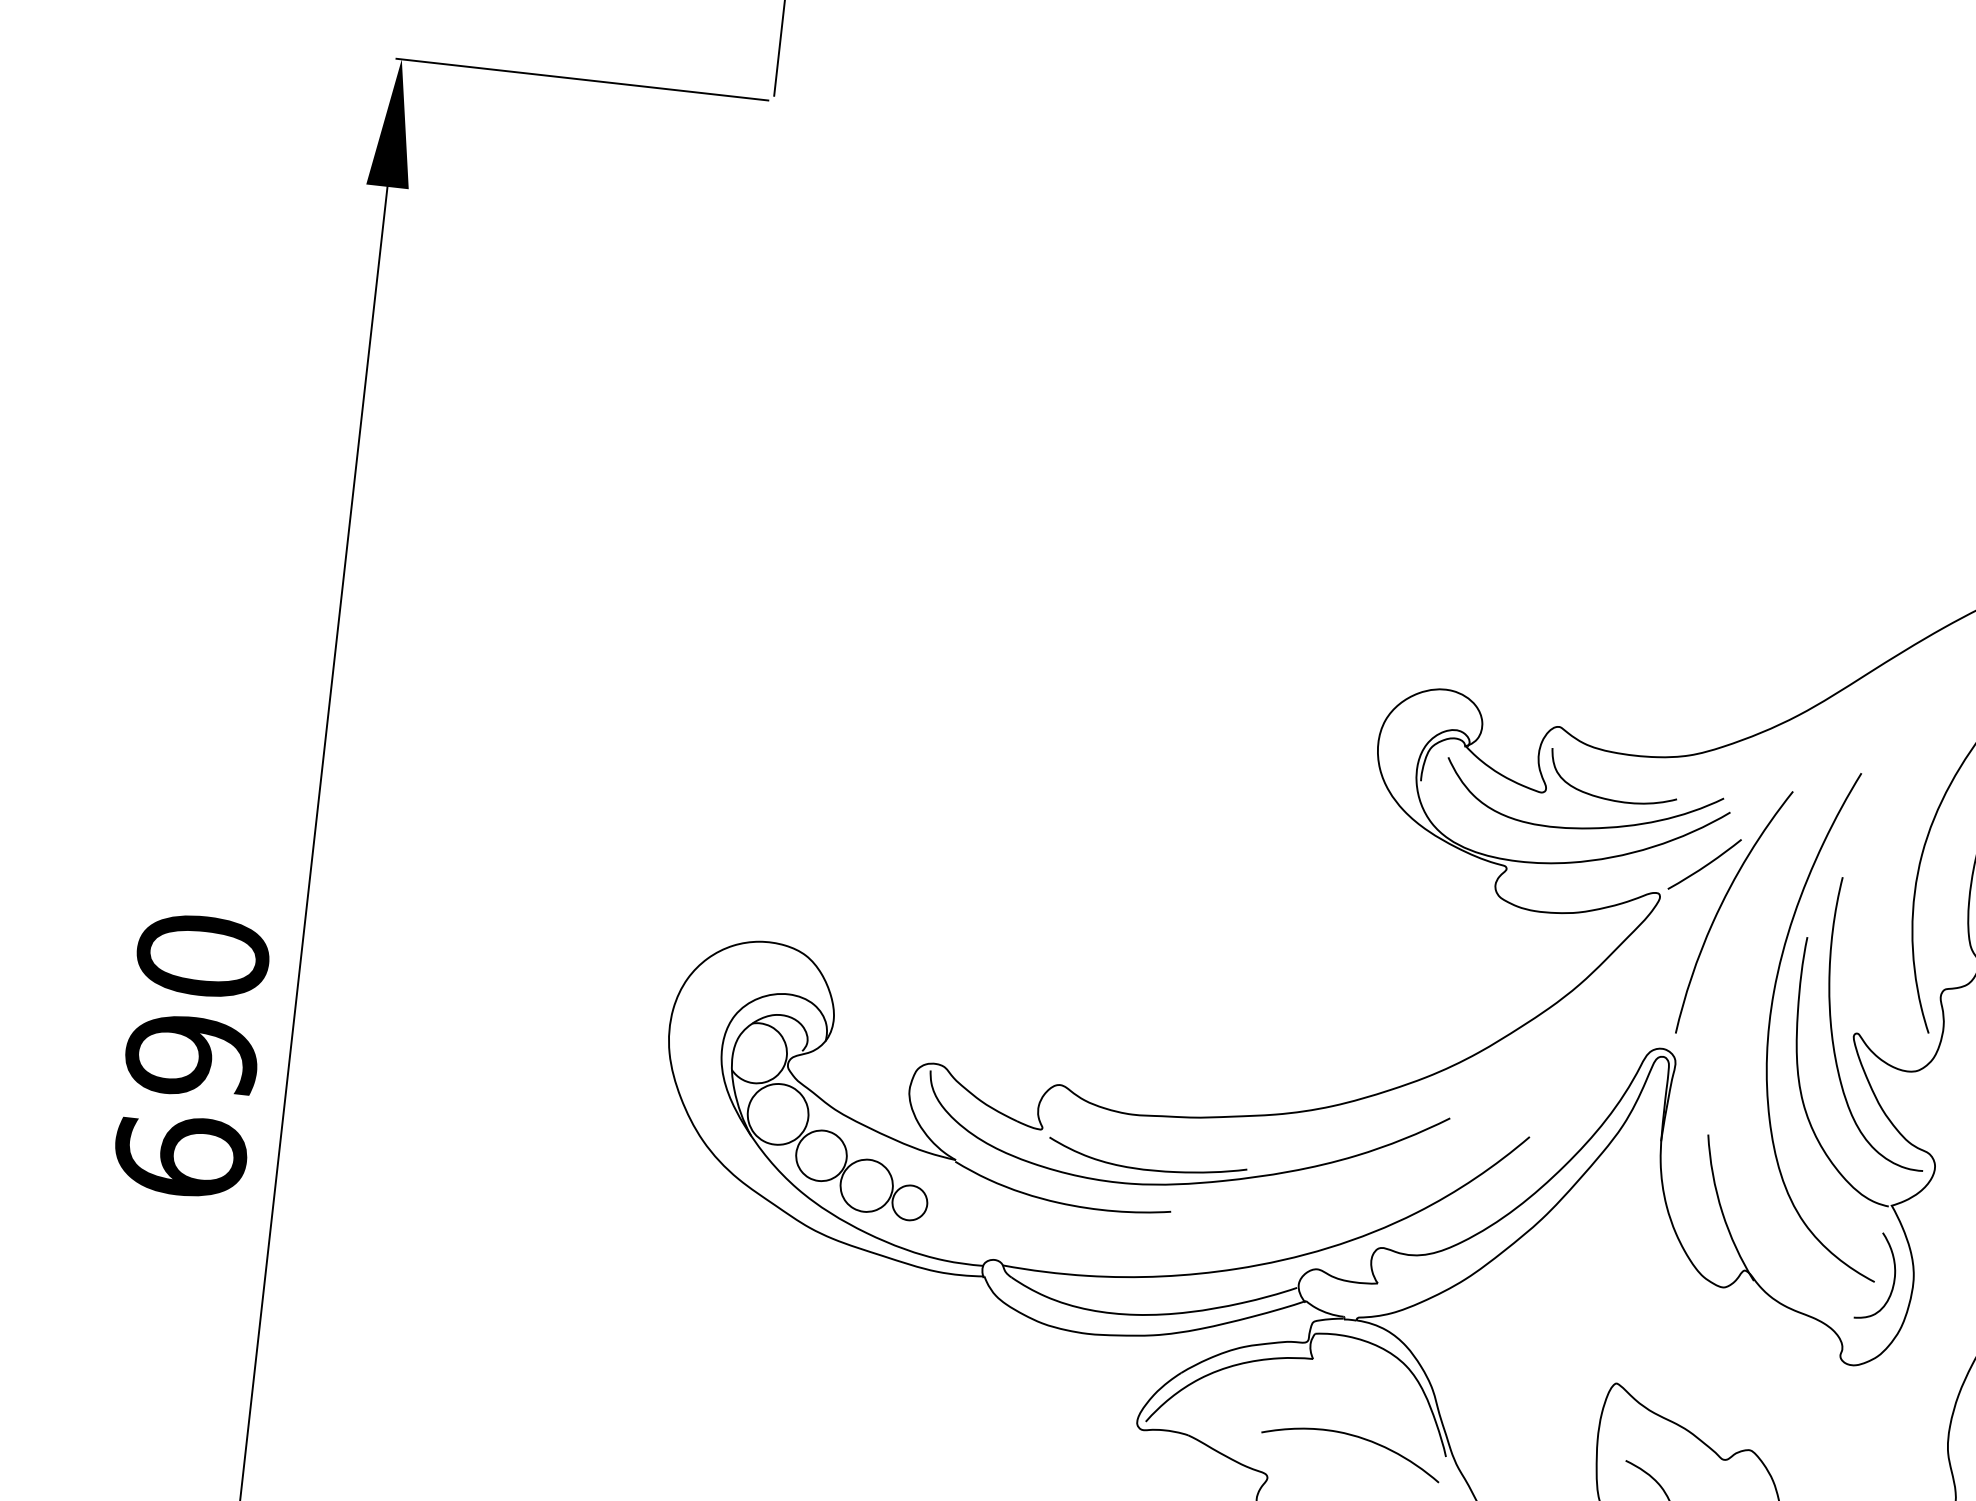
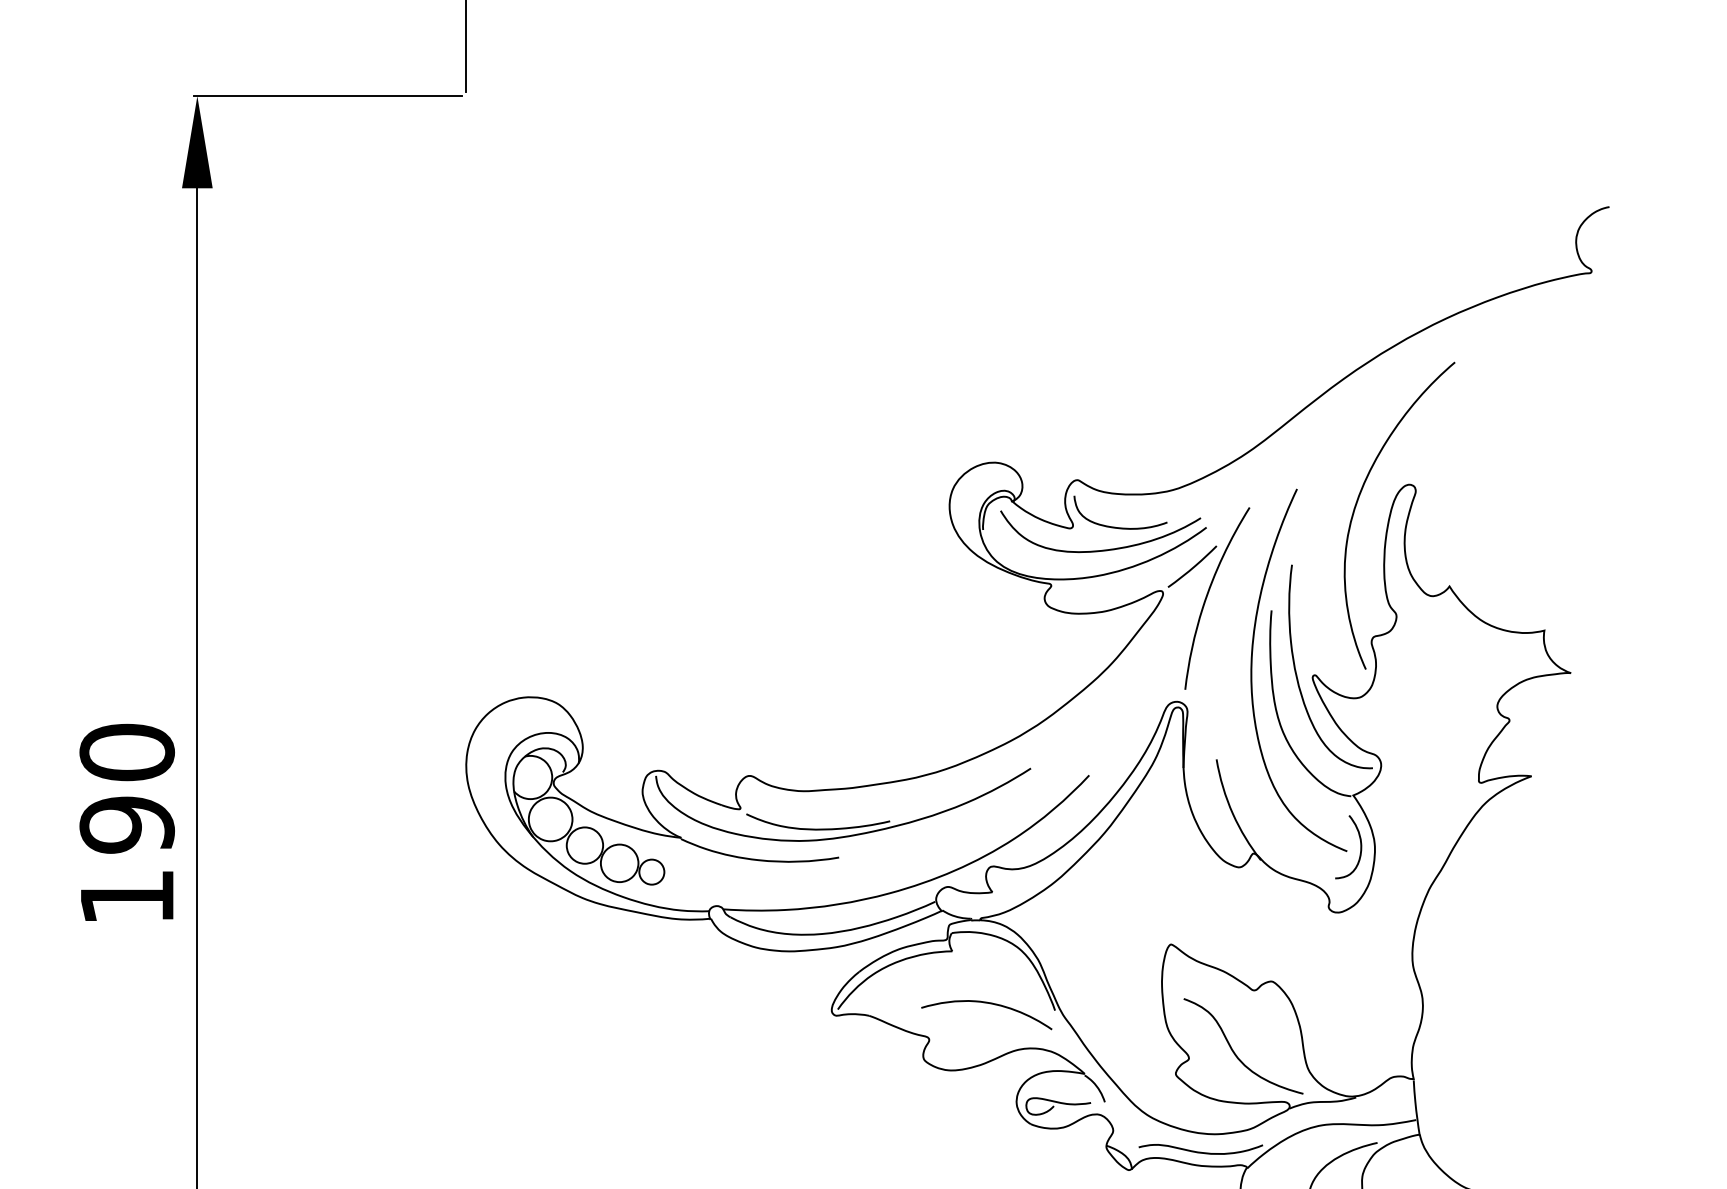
text: (179, 1155) -> (126, 896), 690 -> 190

